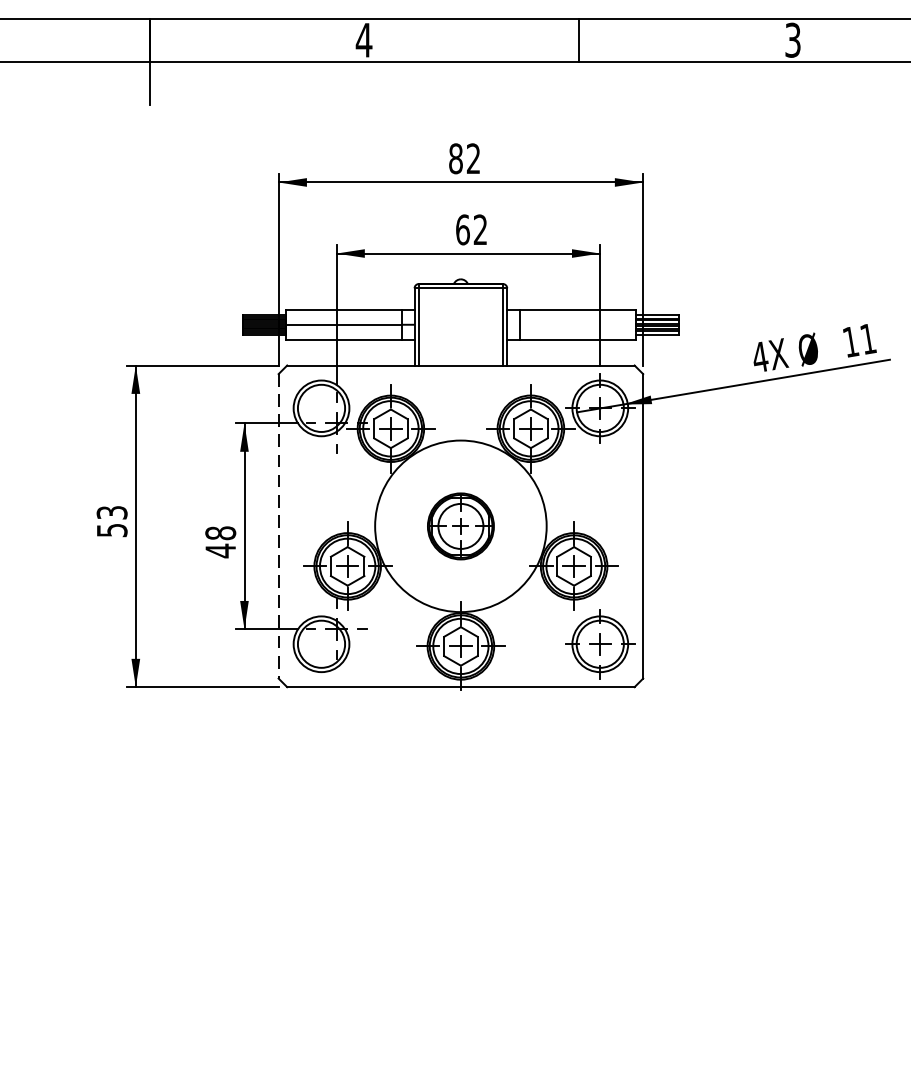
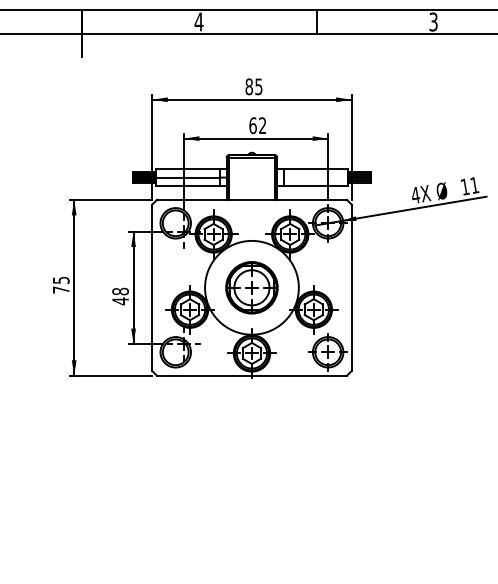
text: (472, 158) -> (258, 86), 82 -> 85
text: (110, 520) -> (60, 284), 53 -> 75
part: (460, 525) -> (251, 287), size x1.43
line: (279, 527) -> (152, 288), dashed -> solid

